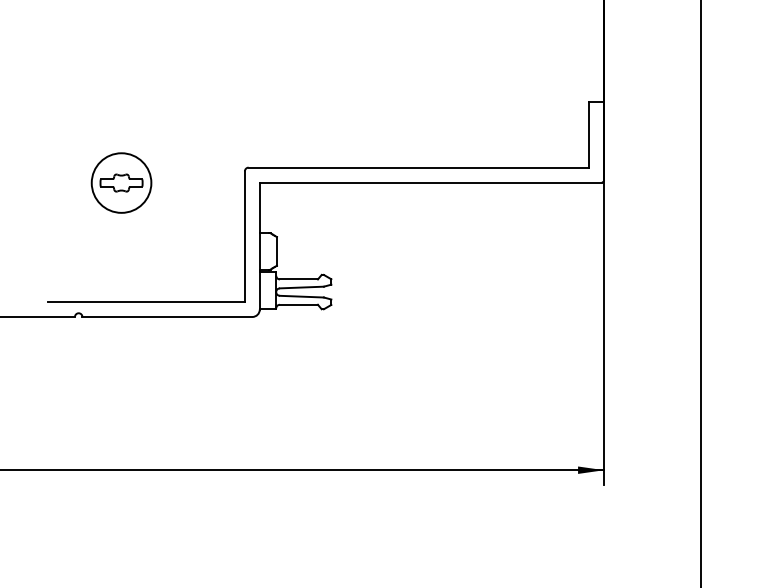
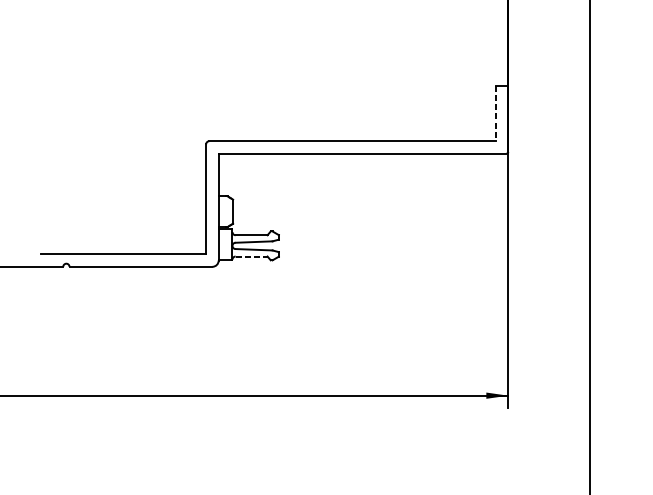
line: (589, 135) -> (495, 114), solid -> dashed
part: (121, 182) -> (102, 153), removed
line: (299, 304) -> (252, 256), solid -> dashed

